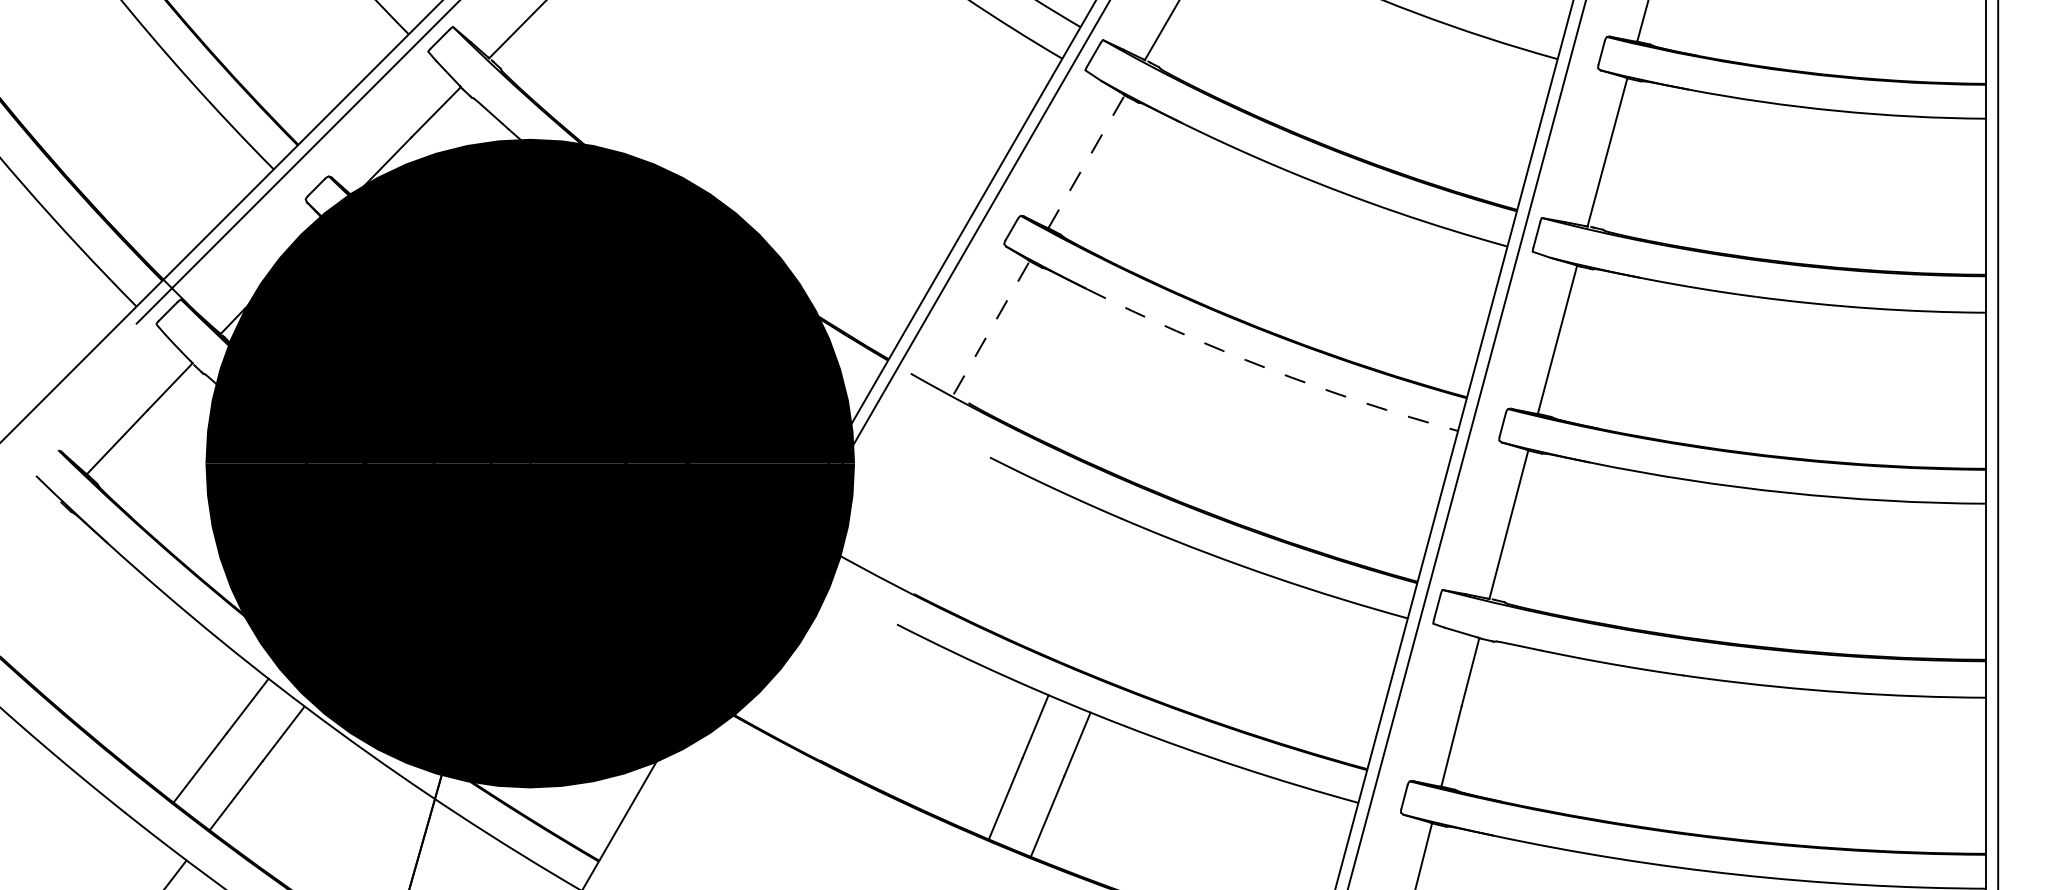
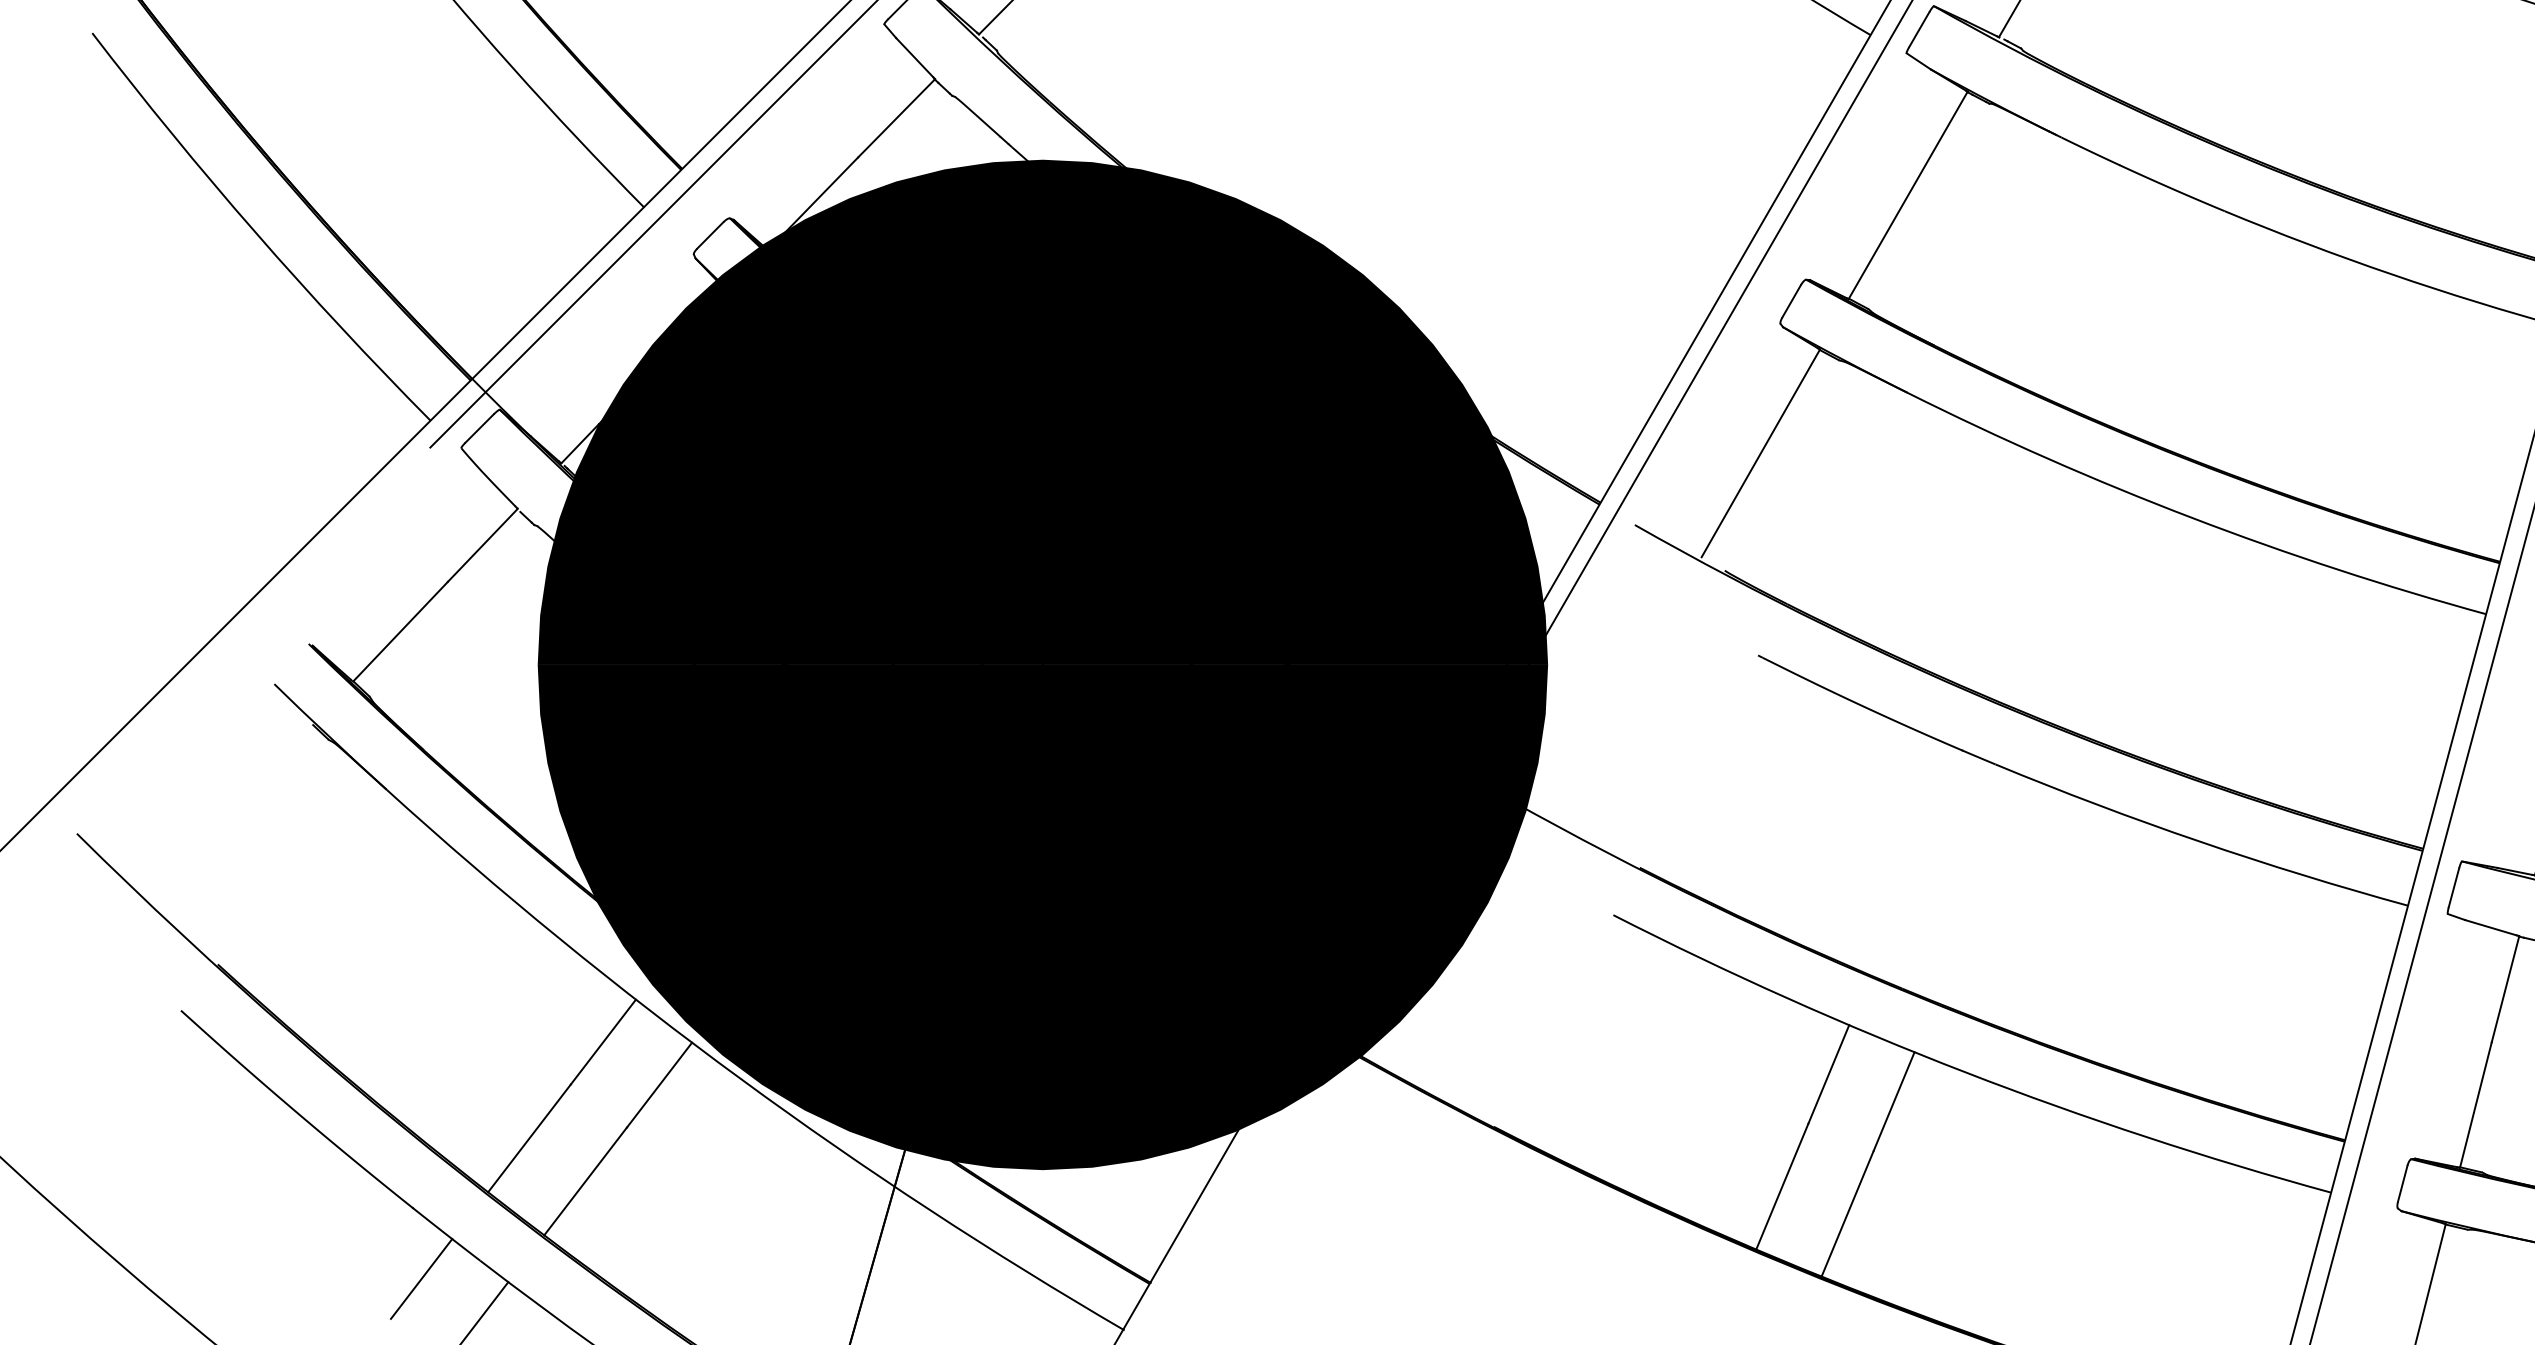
line: (1086, 161) -> (1908, 194), dashed -> solid
line: (991, 327) -> (1760, 453), dashed -> solid
arc: (1268, 369) -> (2191, 518), dashed -> solid
line: (130, 858) -> (421, 1279), added

